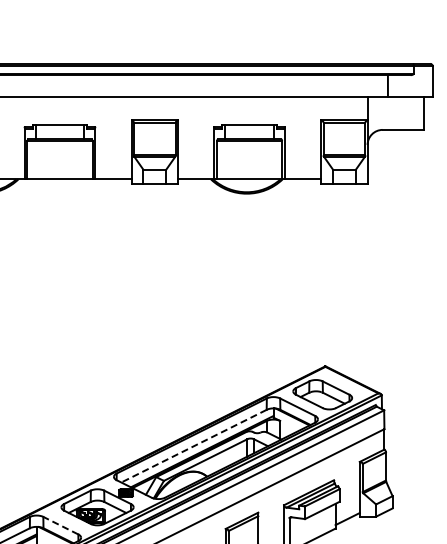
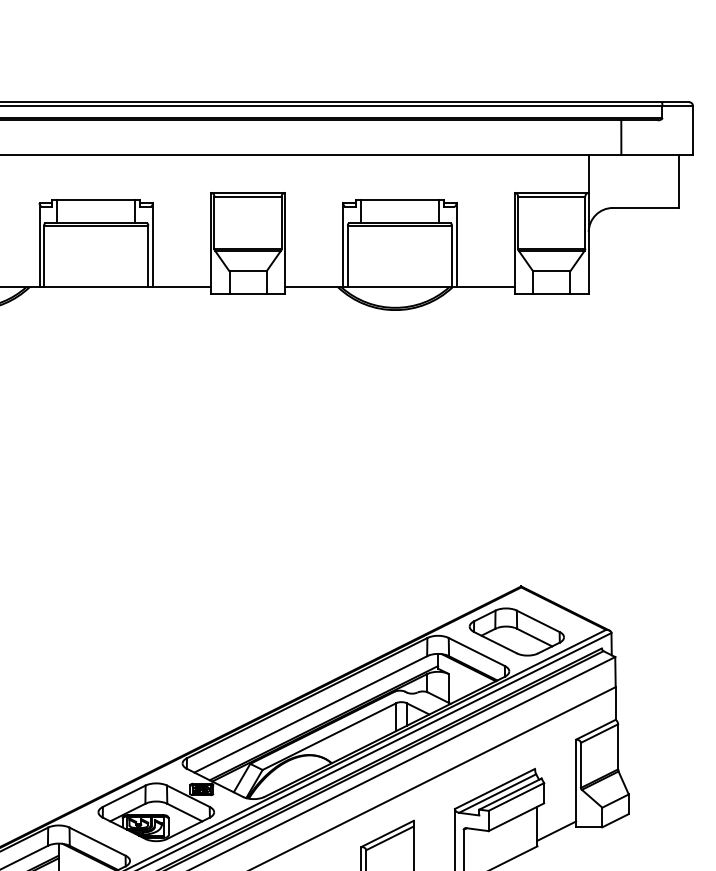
line: (193, 446) -> (309, 714), dashed -> solid
line: (60, 525) -> (97, 841), dashed -> solid

